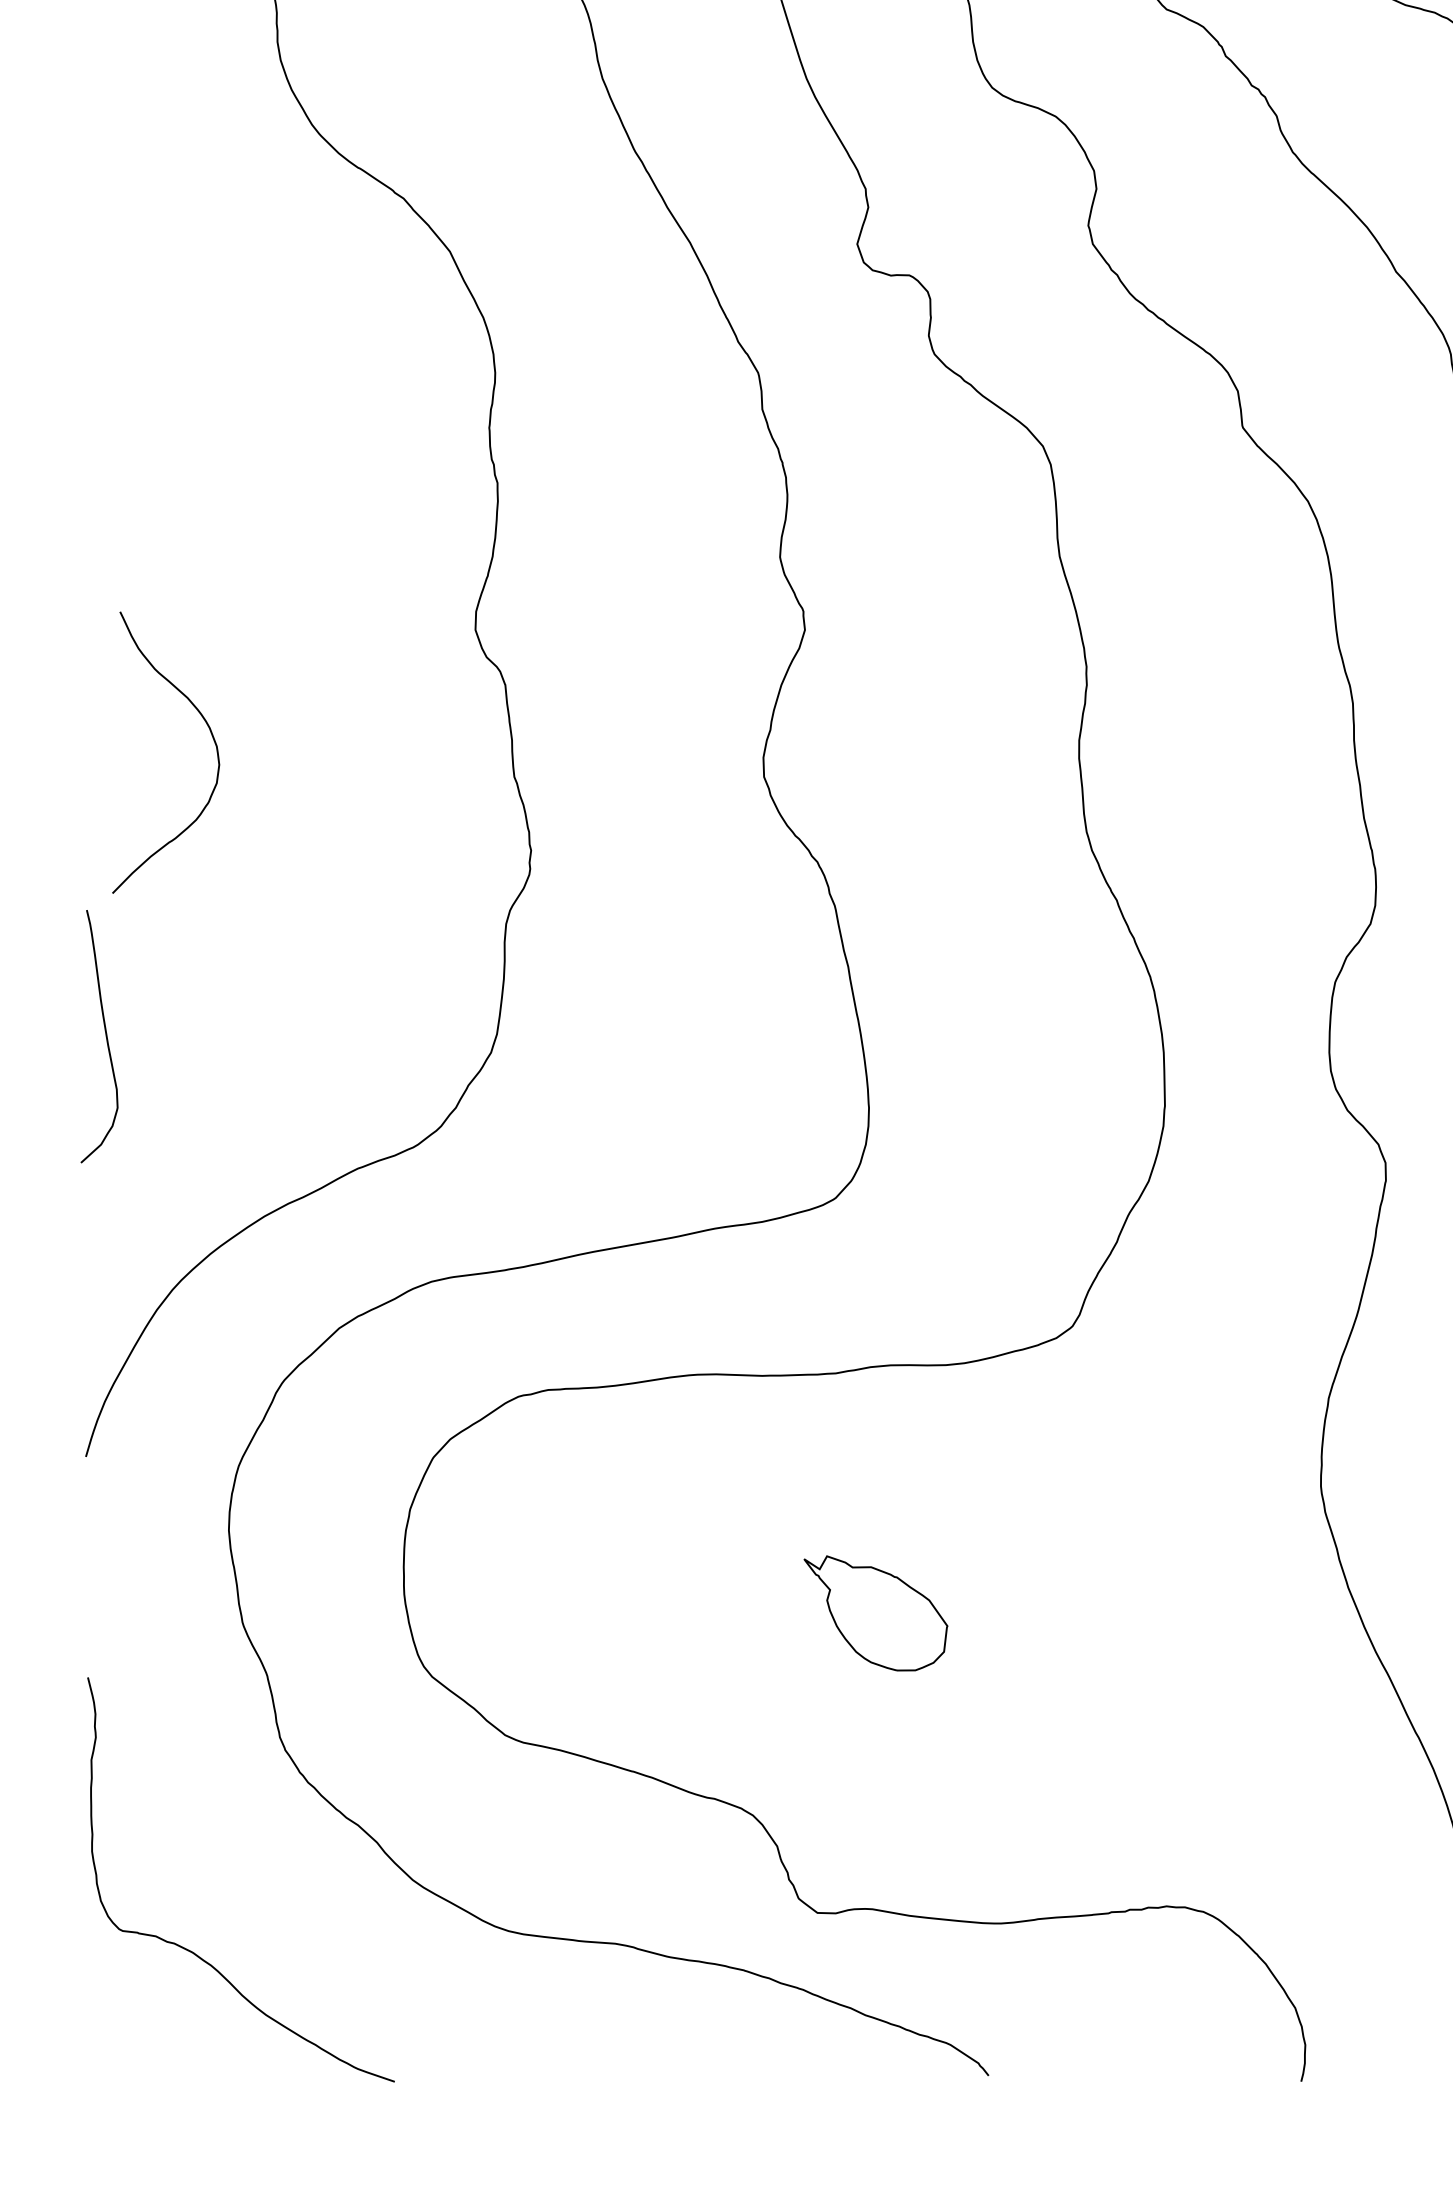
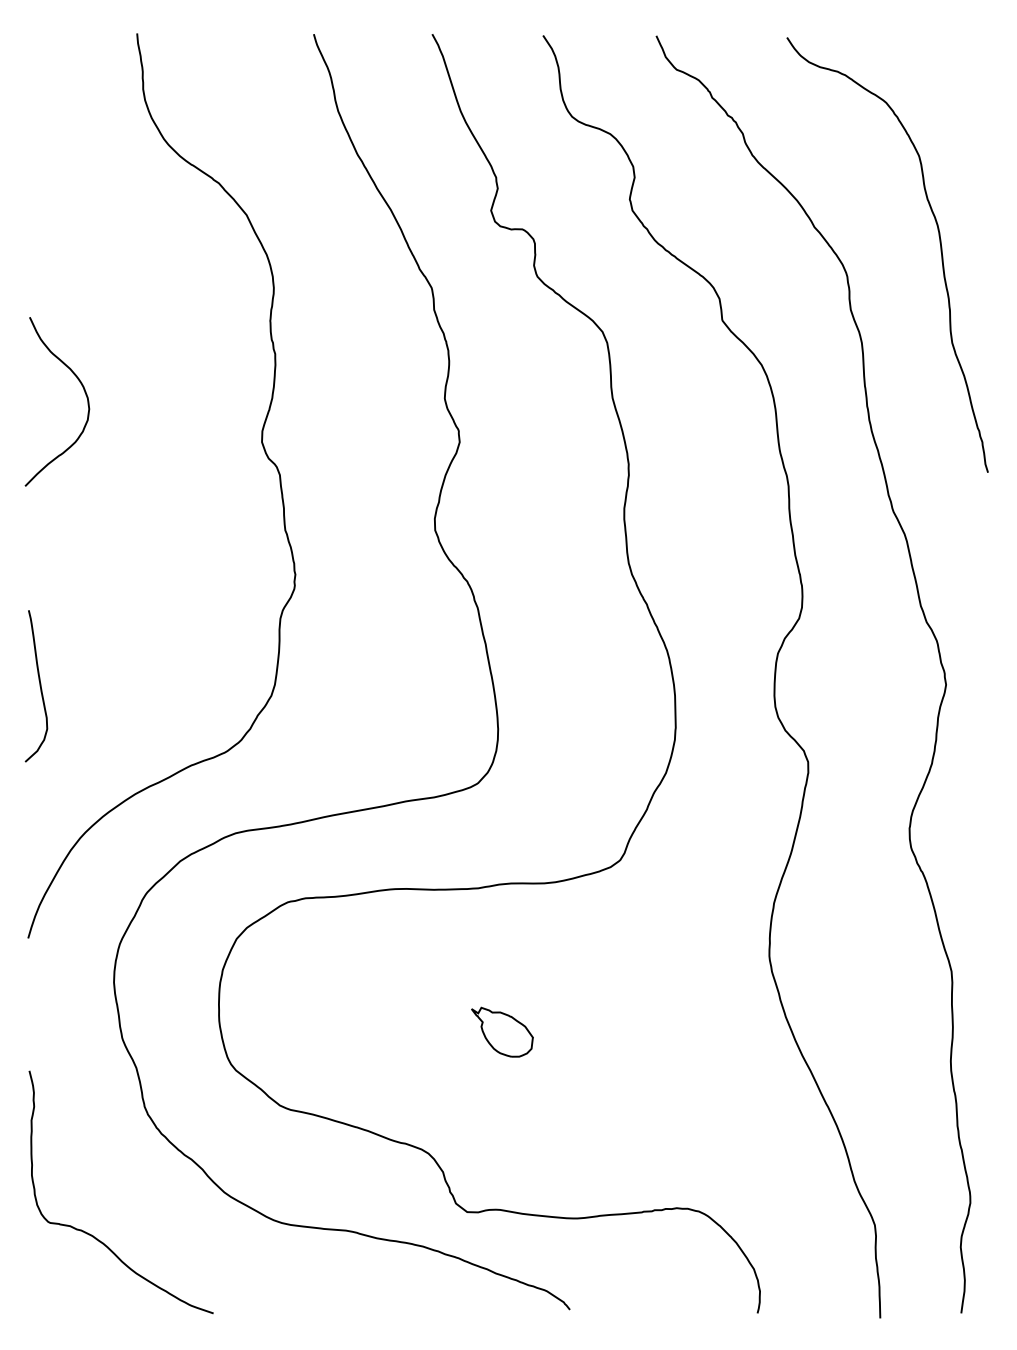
curve: (209, 733) -> (83, 390), moved
part: (876, 1611) -> (502, 1031), size x0.71

